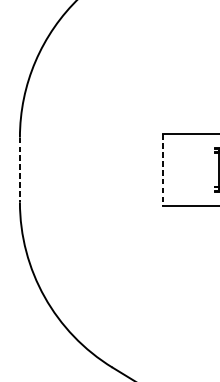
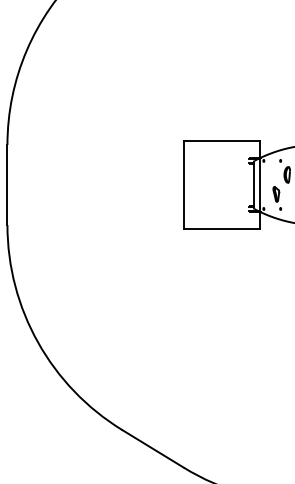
line: (19, 170) -> (7, 185), dashed -> solid
line: (162, 170) -> (184, 185), dashed -> solid

